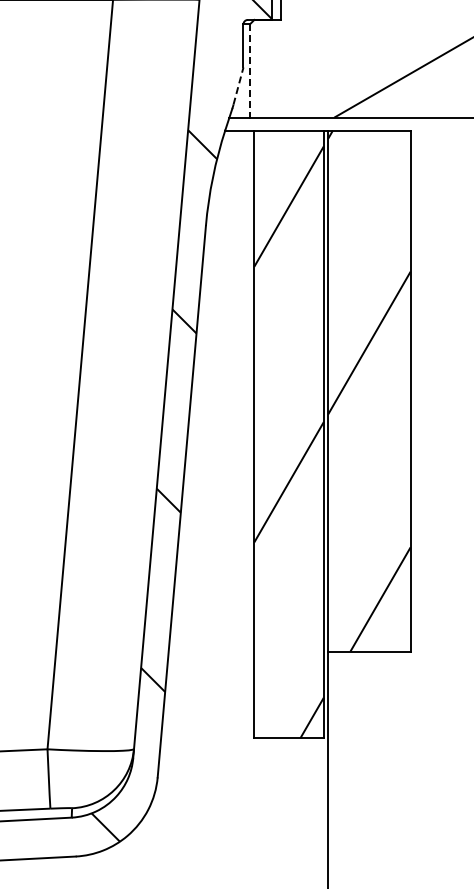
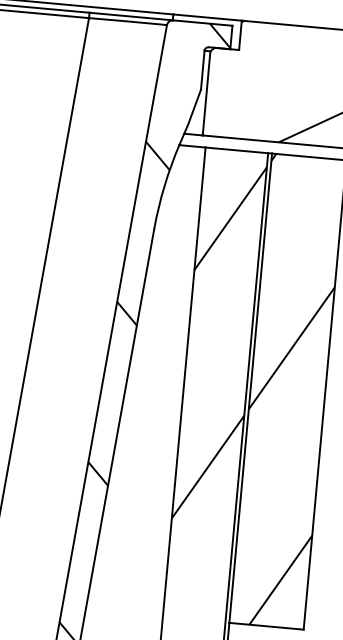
line: (249, 70) -> (206, 92), dashed -> solid
line: (238, 85) -> (195, 105), dashed -> solid

